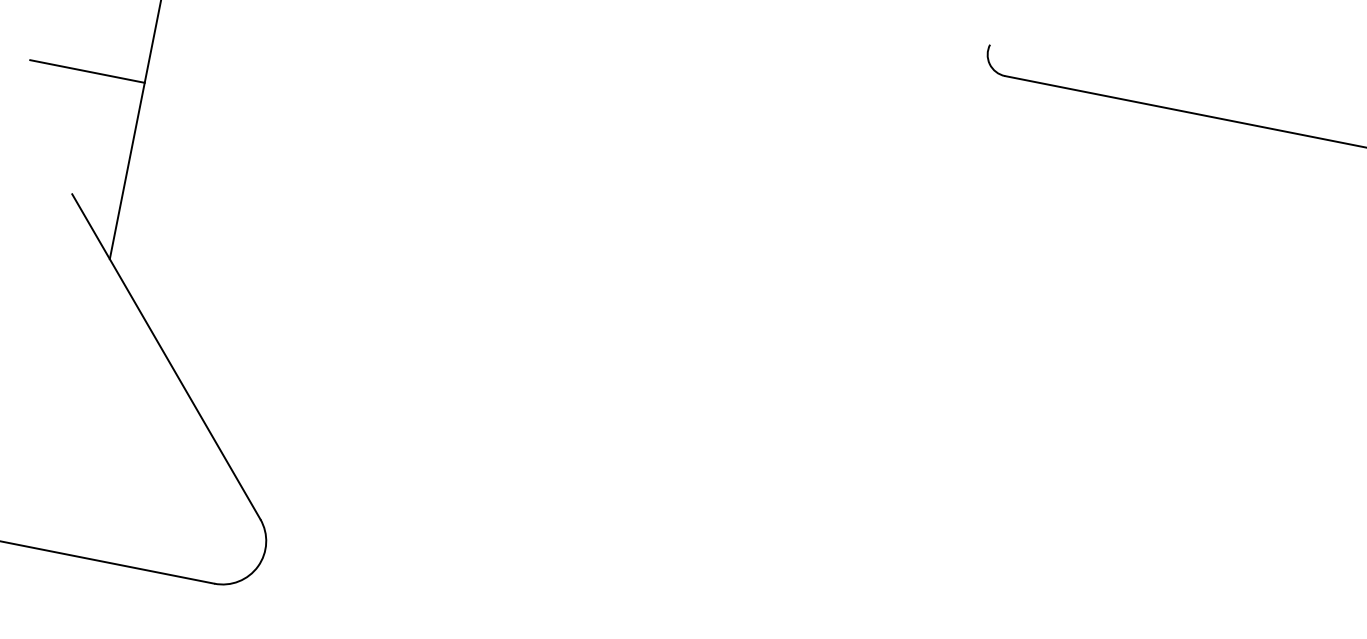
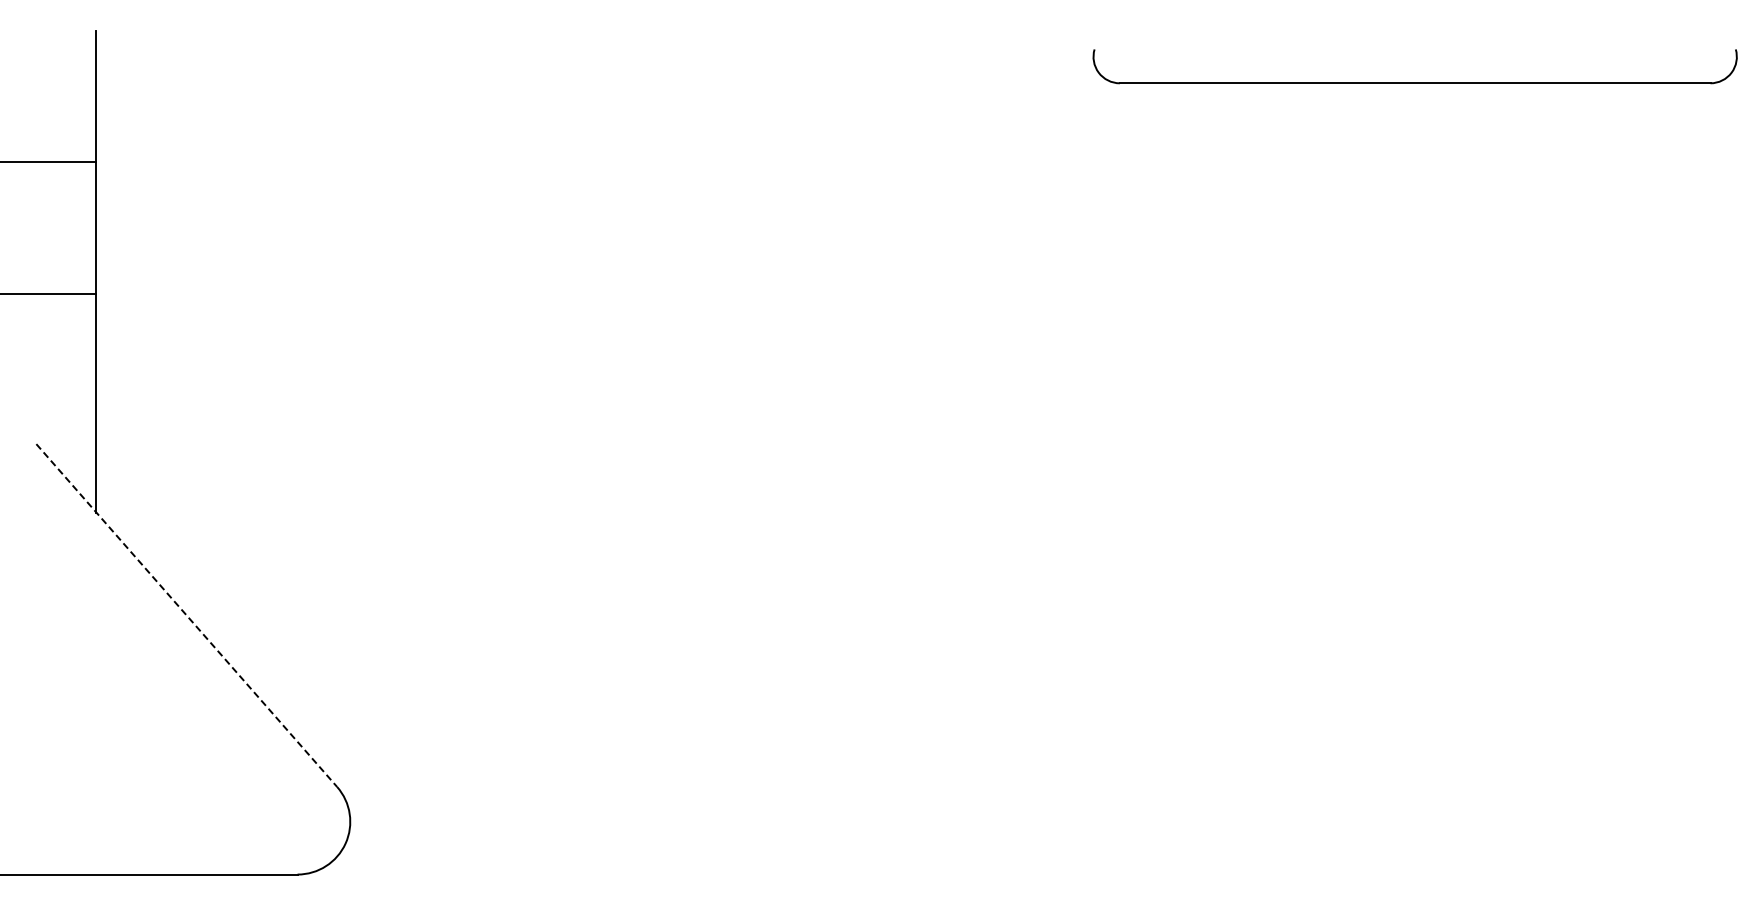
line: (166, 356) -> (187, 615), solid -> dashed

